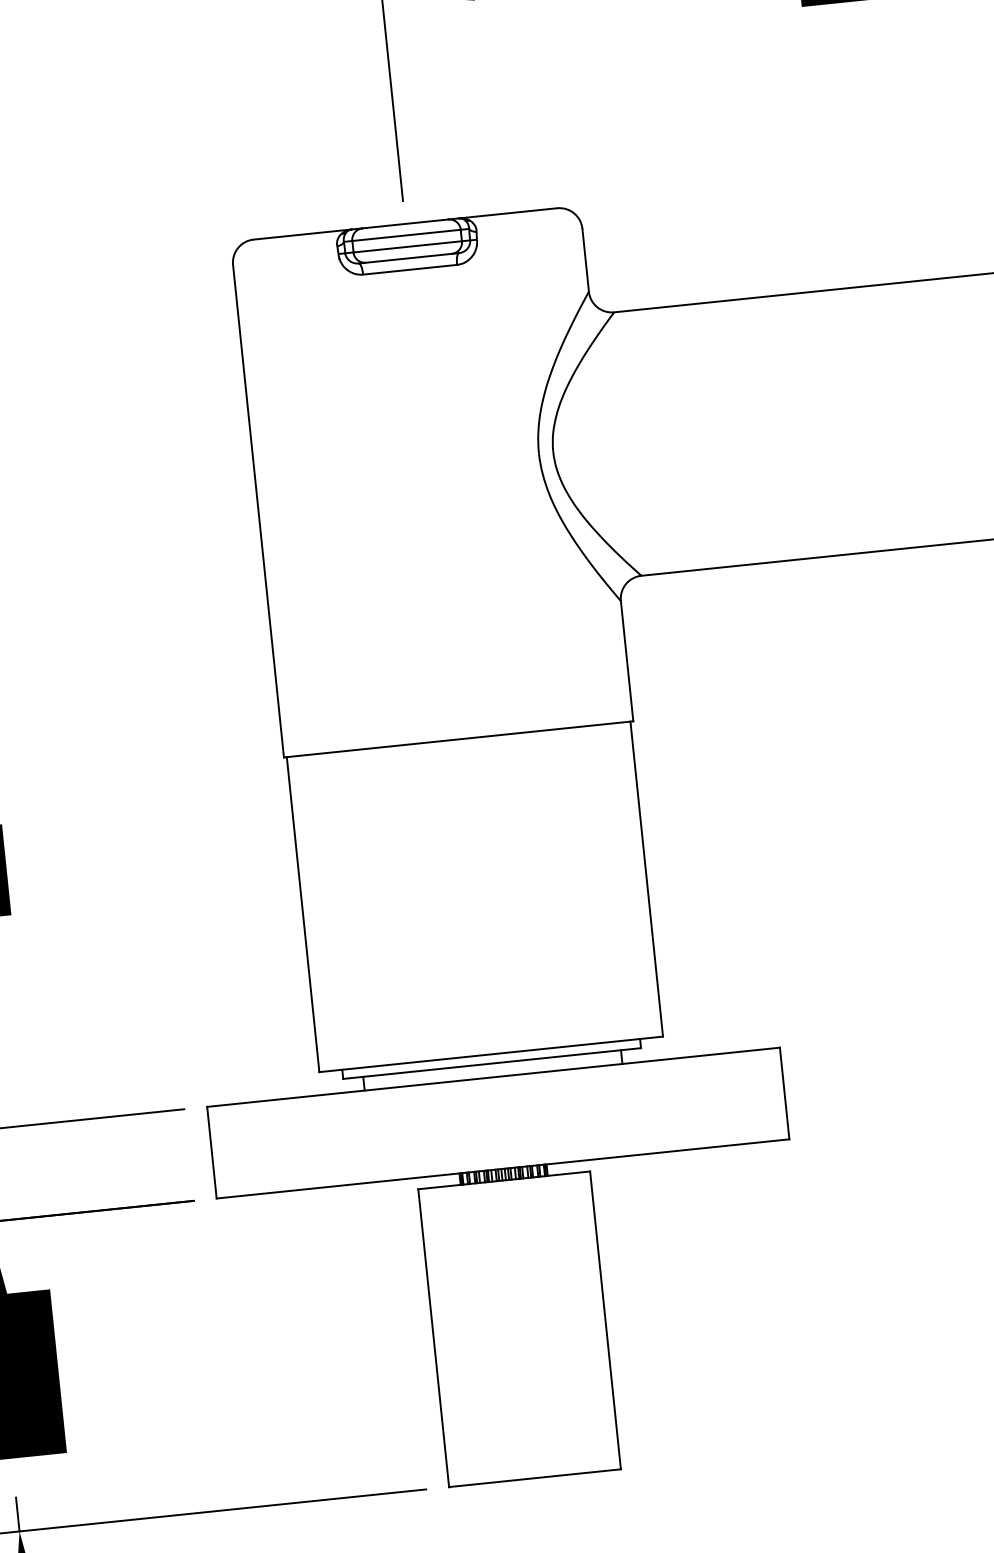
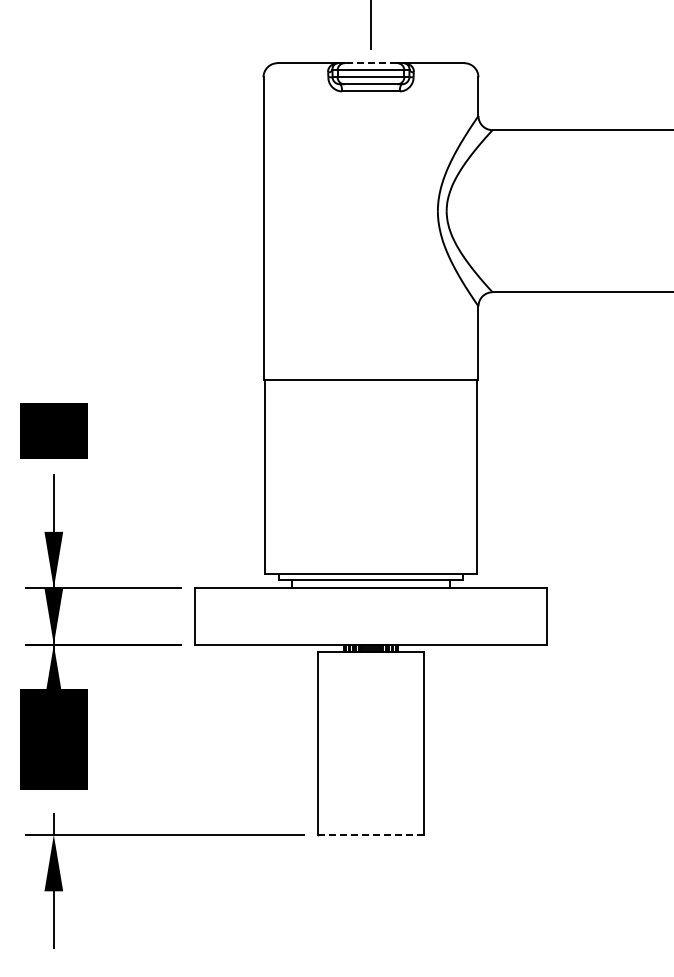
line: (404, 224) -> (370, 63), solid -> dashed
line: (534, 1477) -> (370, 834), solid -> dashed

